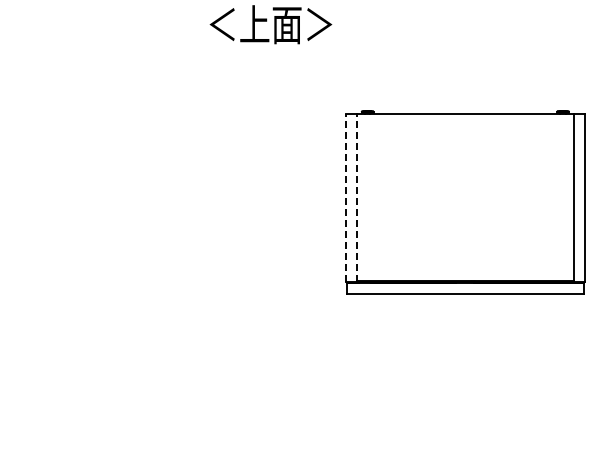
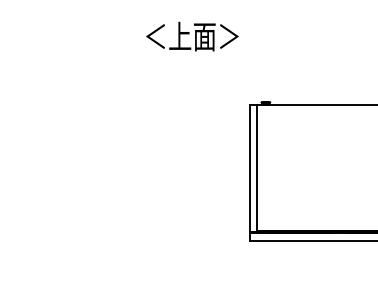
line: (346, 198) -> (249, 168), dashed -> solid
line: (356, 198) -> (257, 168), dashed -> solid

